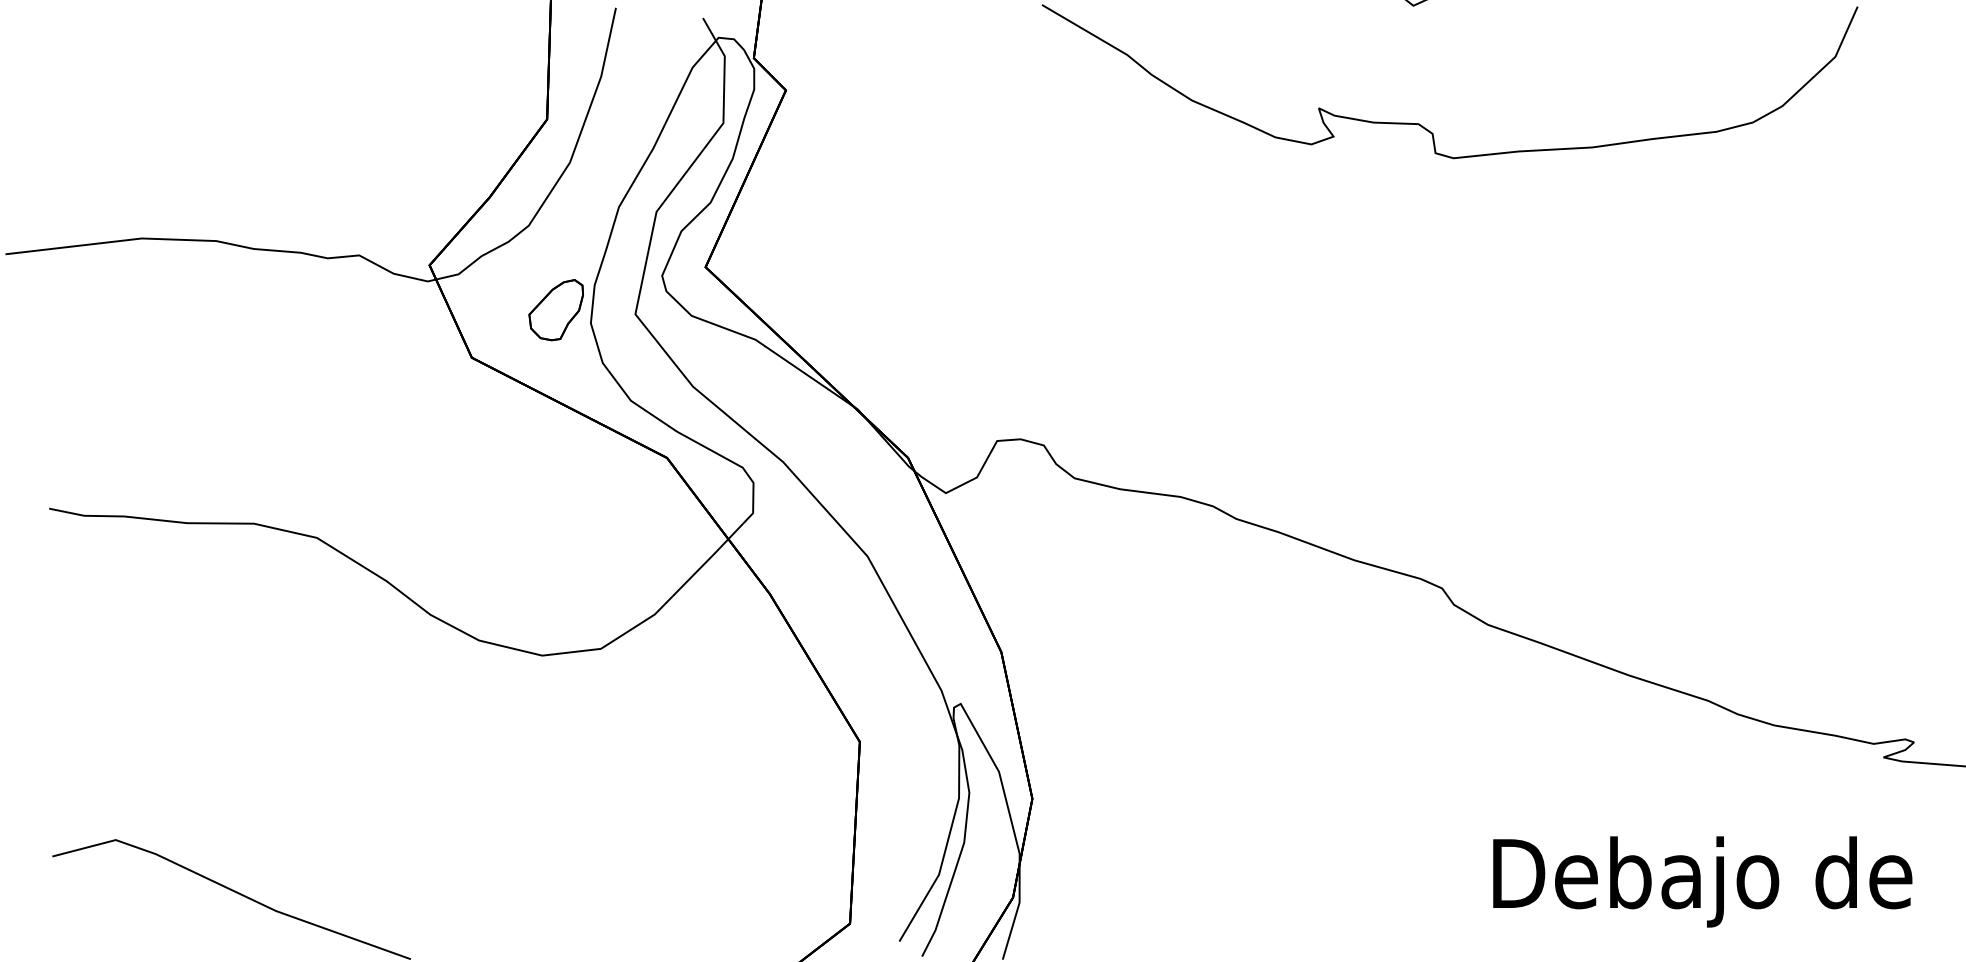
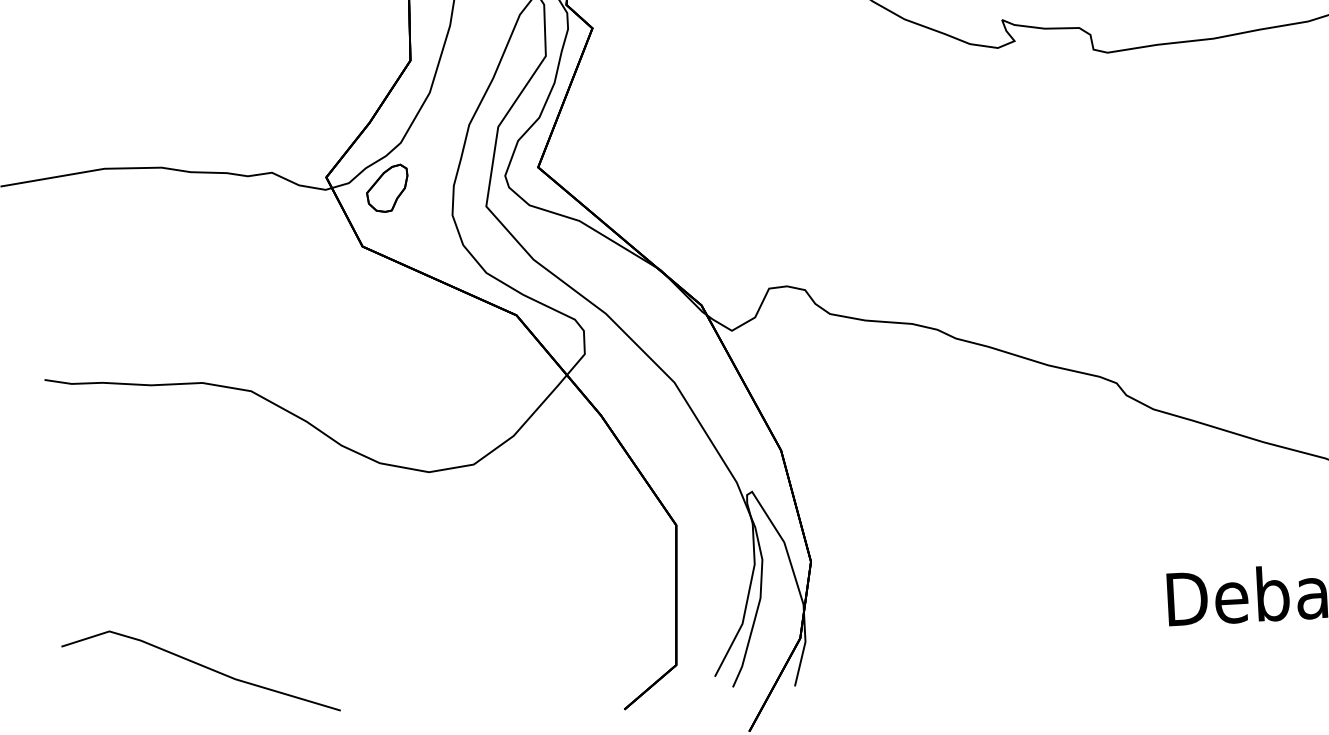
part: (555, 310) -> (386, 188), moved

